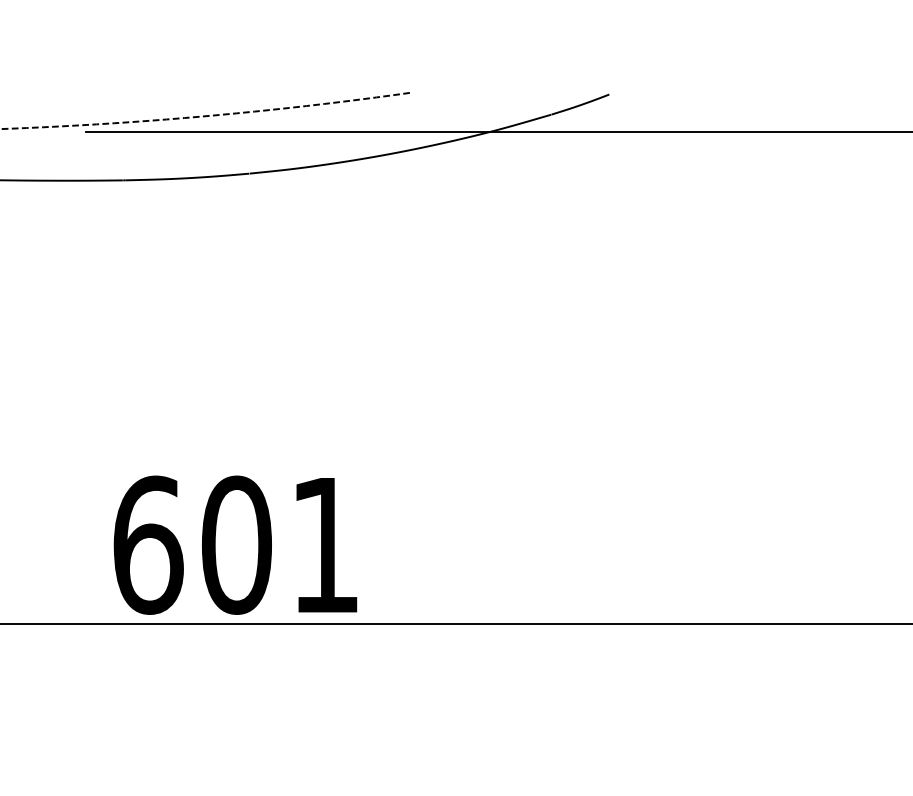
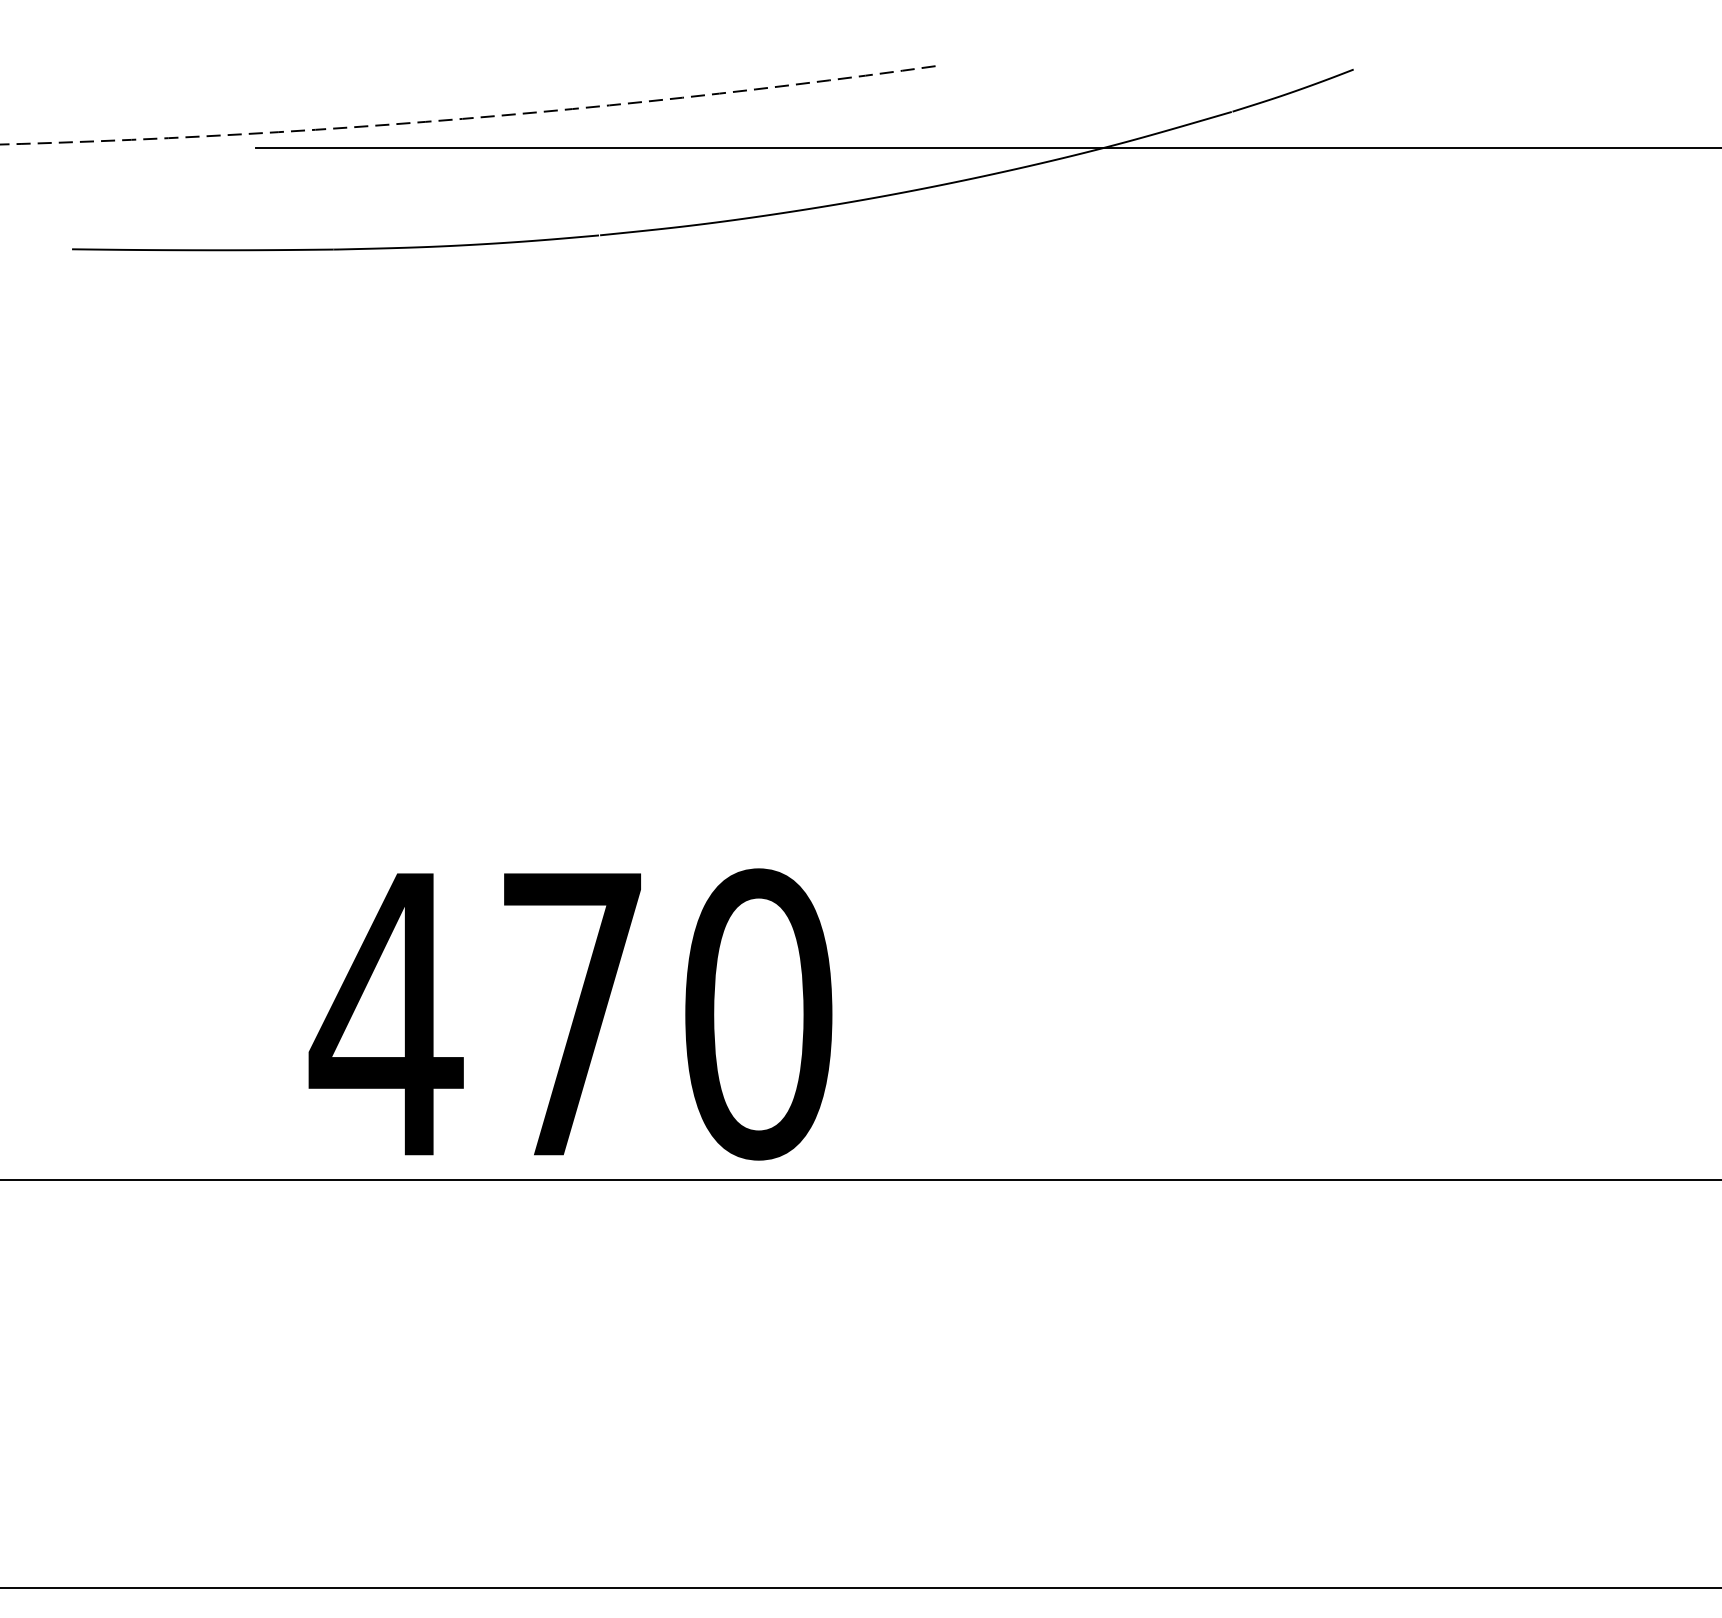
text: (235, 544) -> (569, 1012), 601 -> 470

